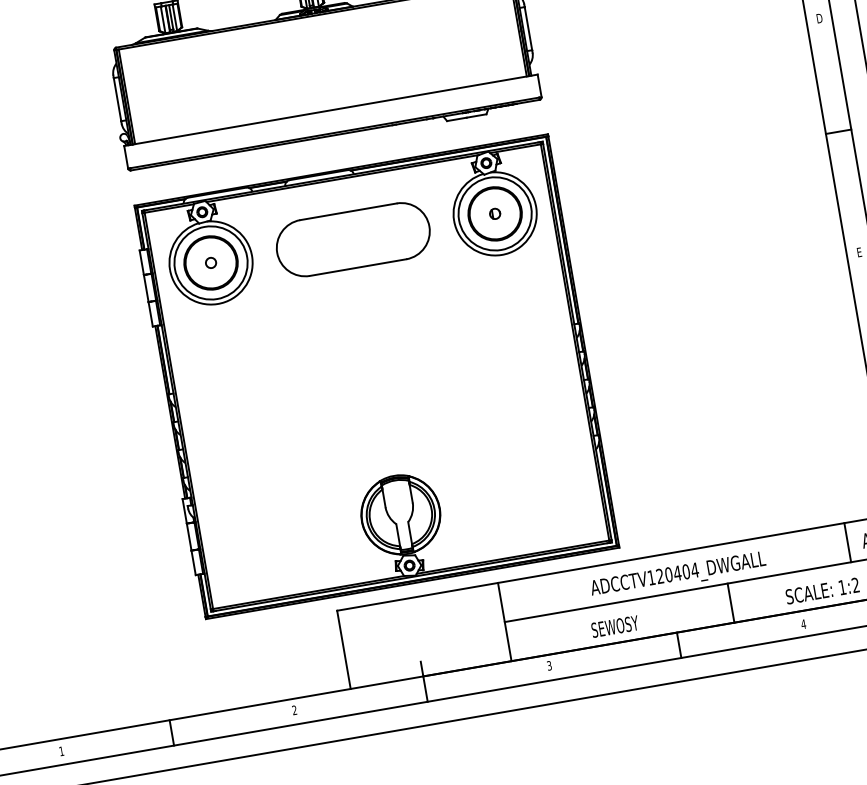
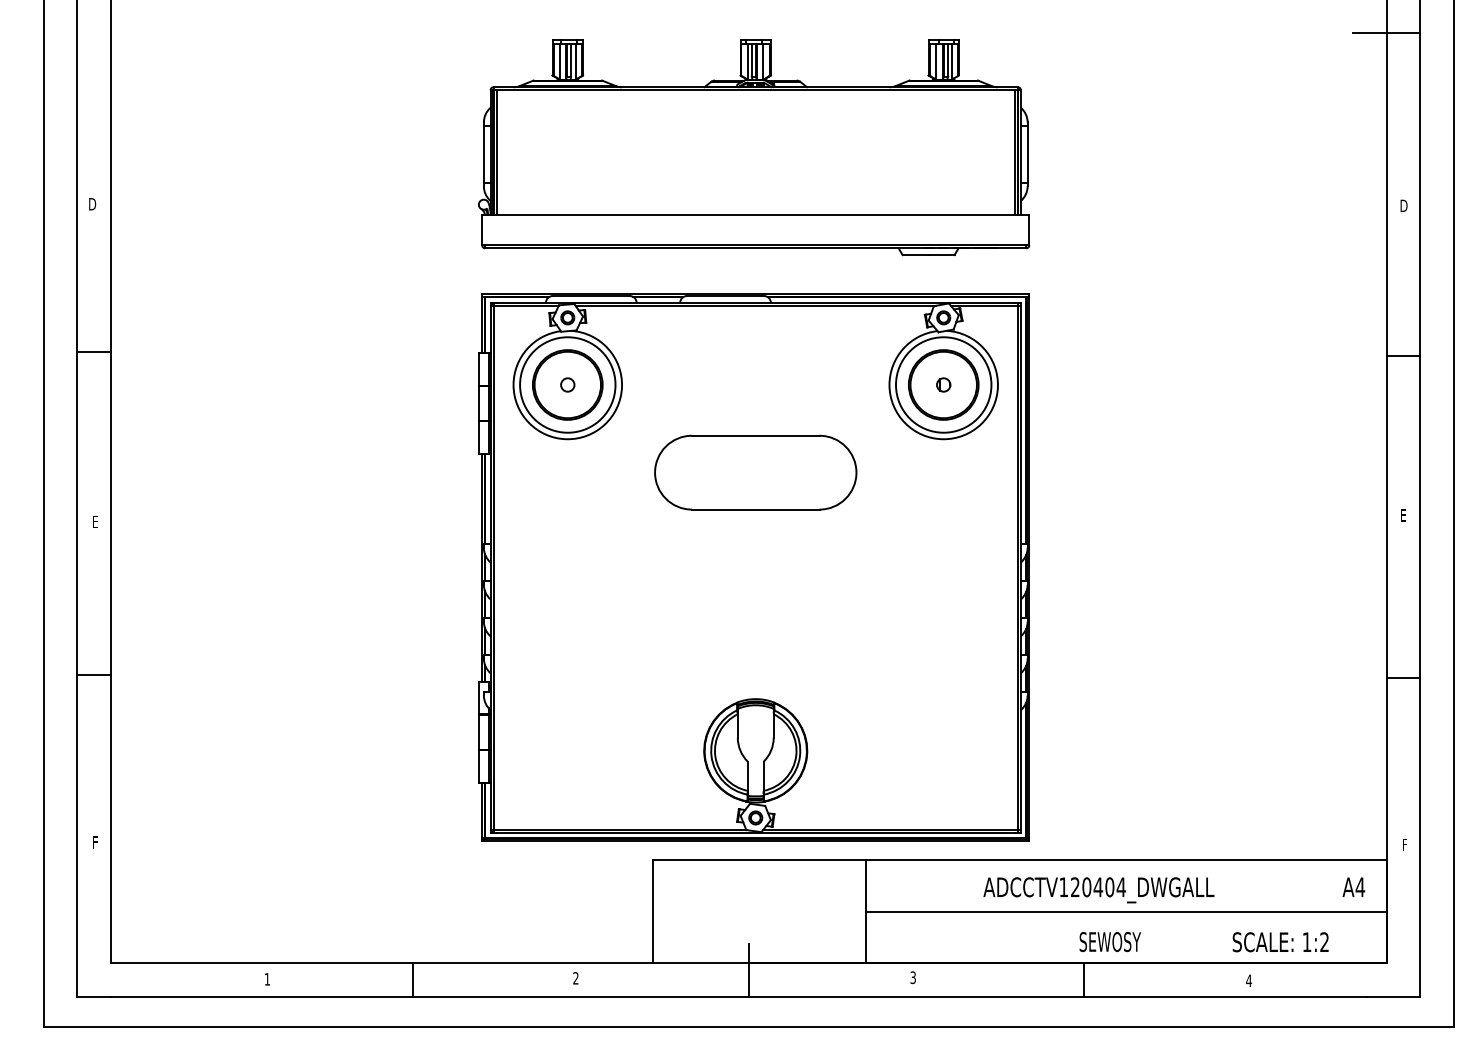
part: (353, 239) -> (755, 472), moved
line: (847, 542) -> (1323, 885), removed
line: (731, 603) -> (1160, 937), removed
text: (614, 627) -> (1109, 942), moved

